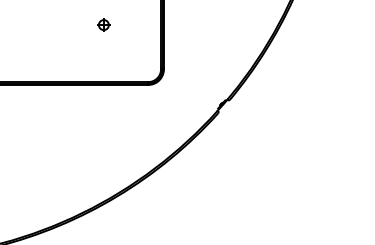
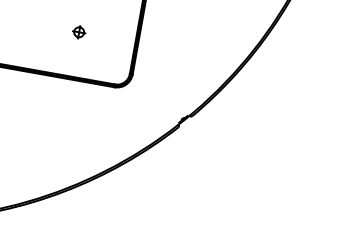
part: (103, 24) -> (78, 31), moved

